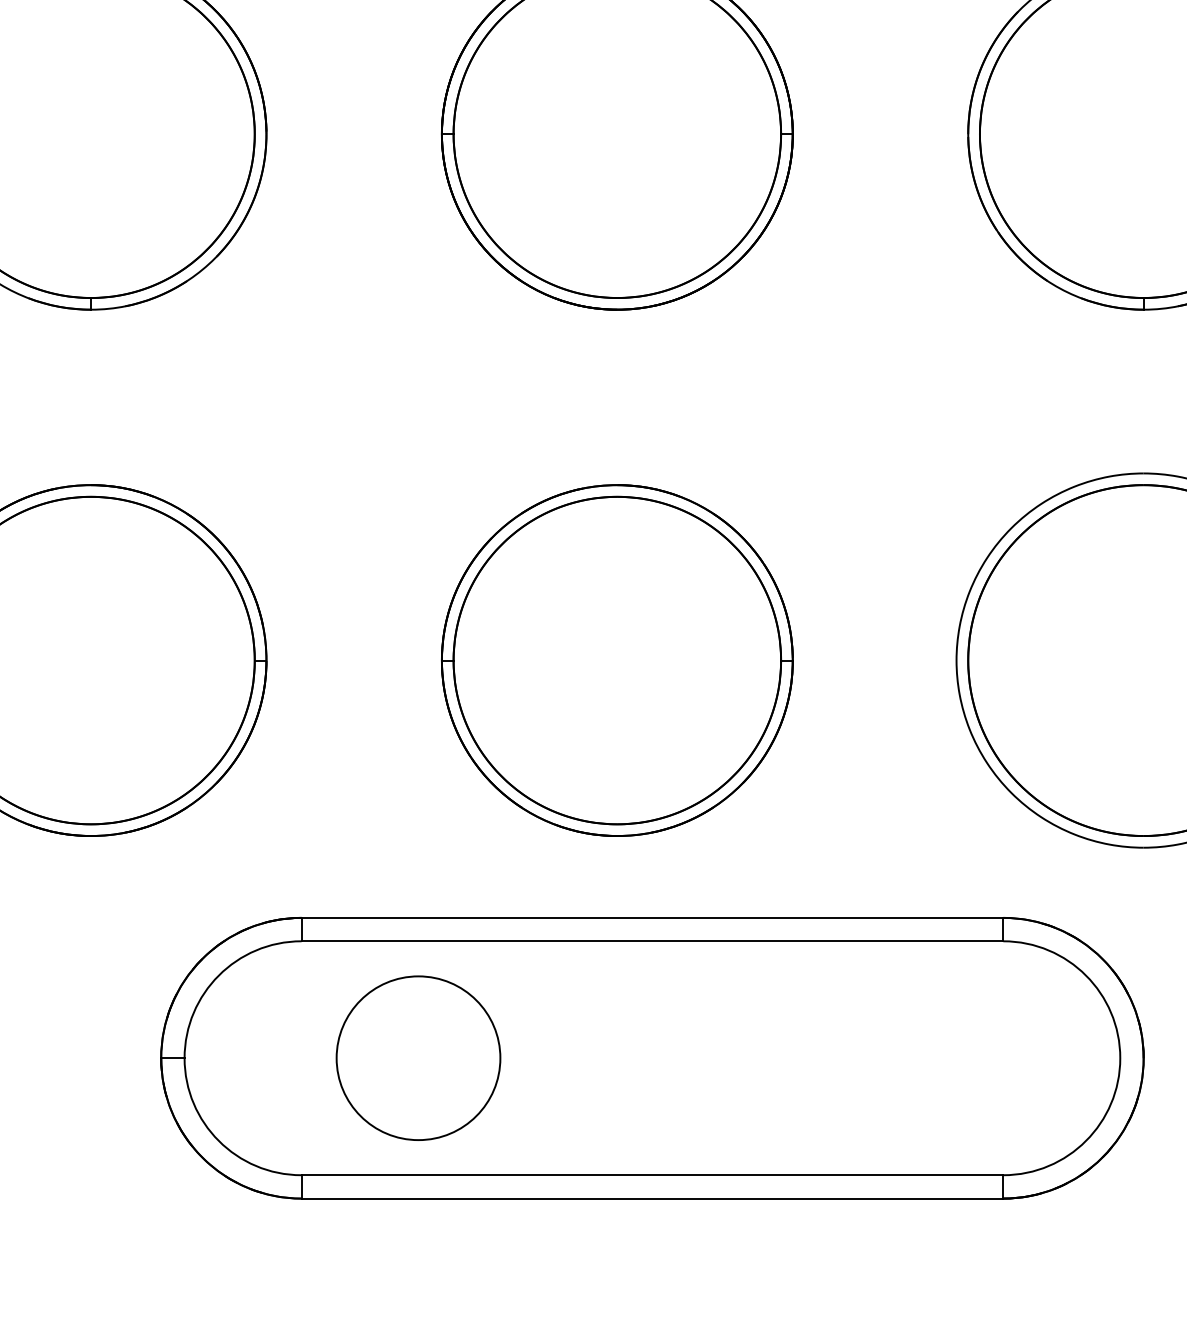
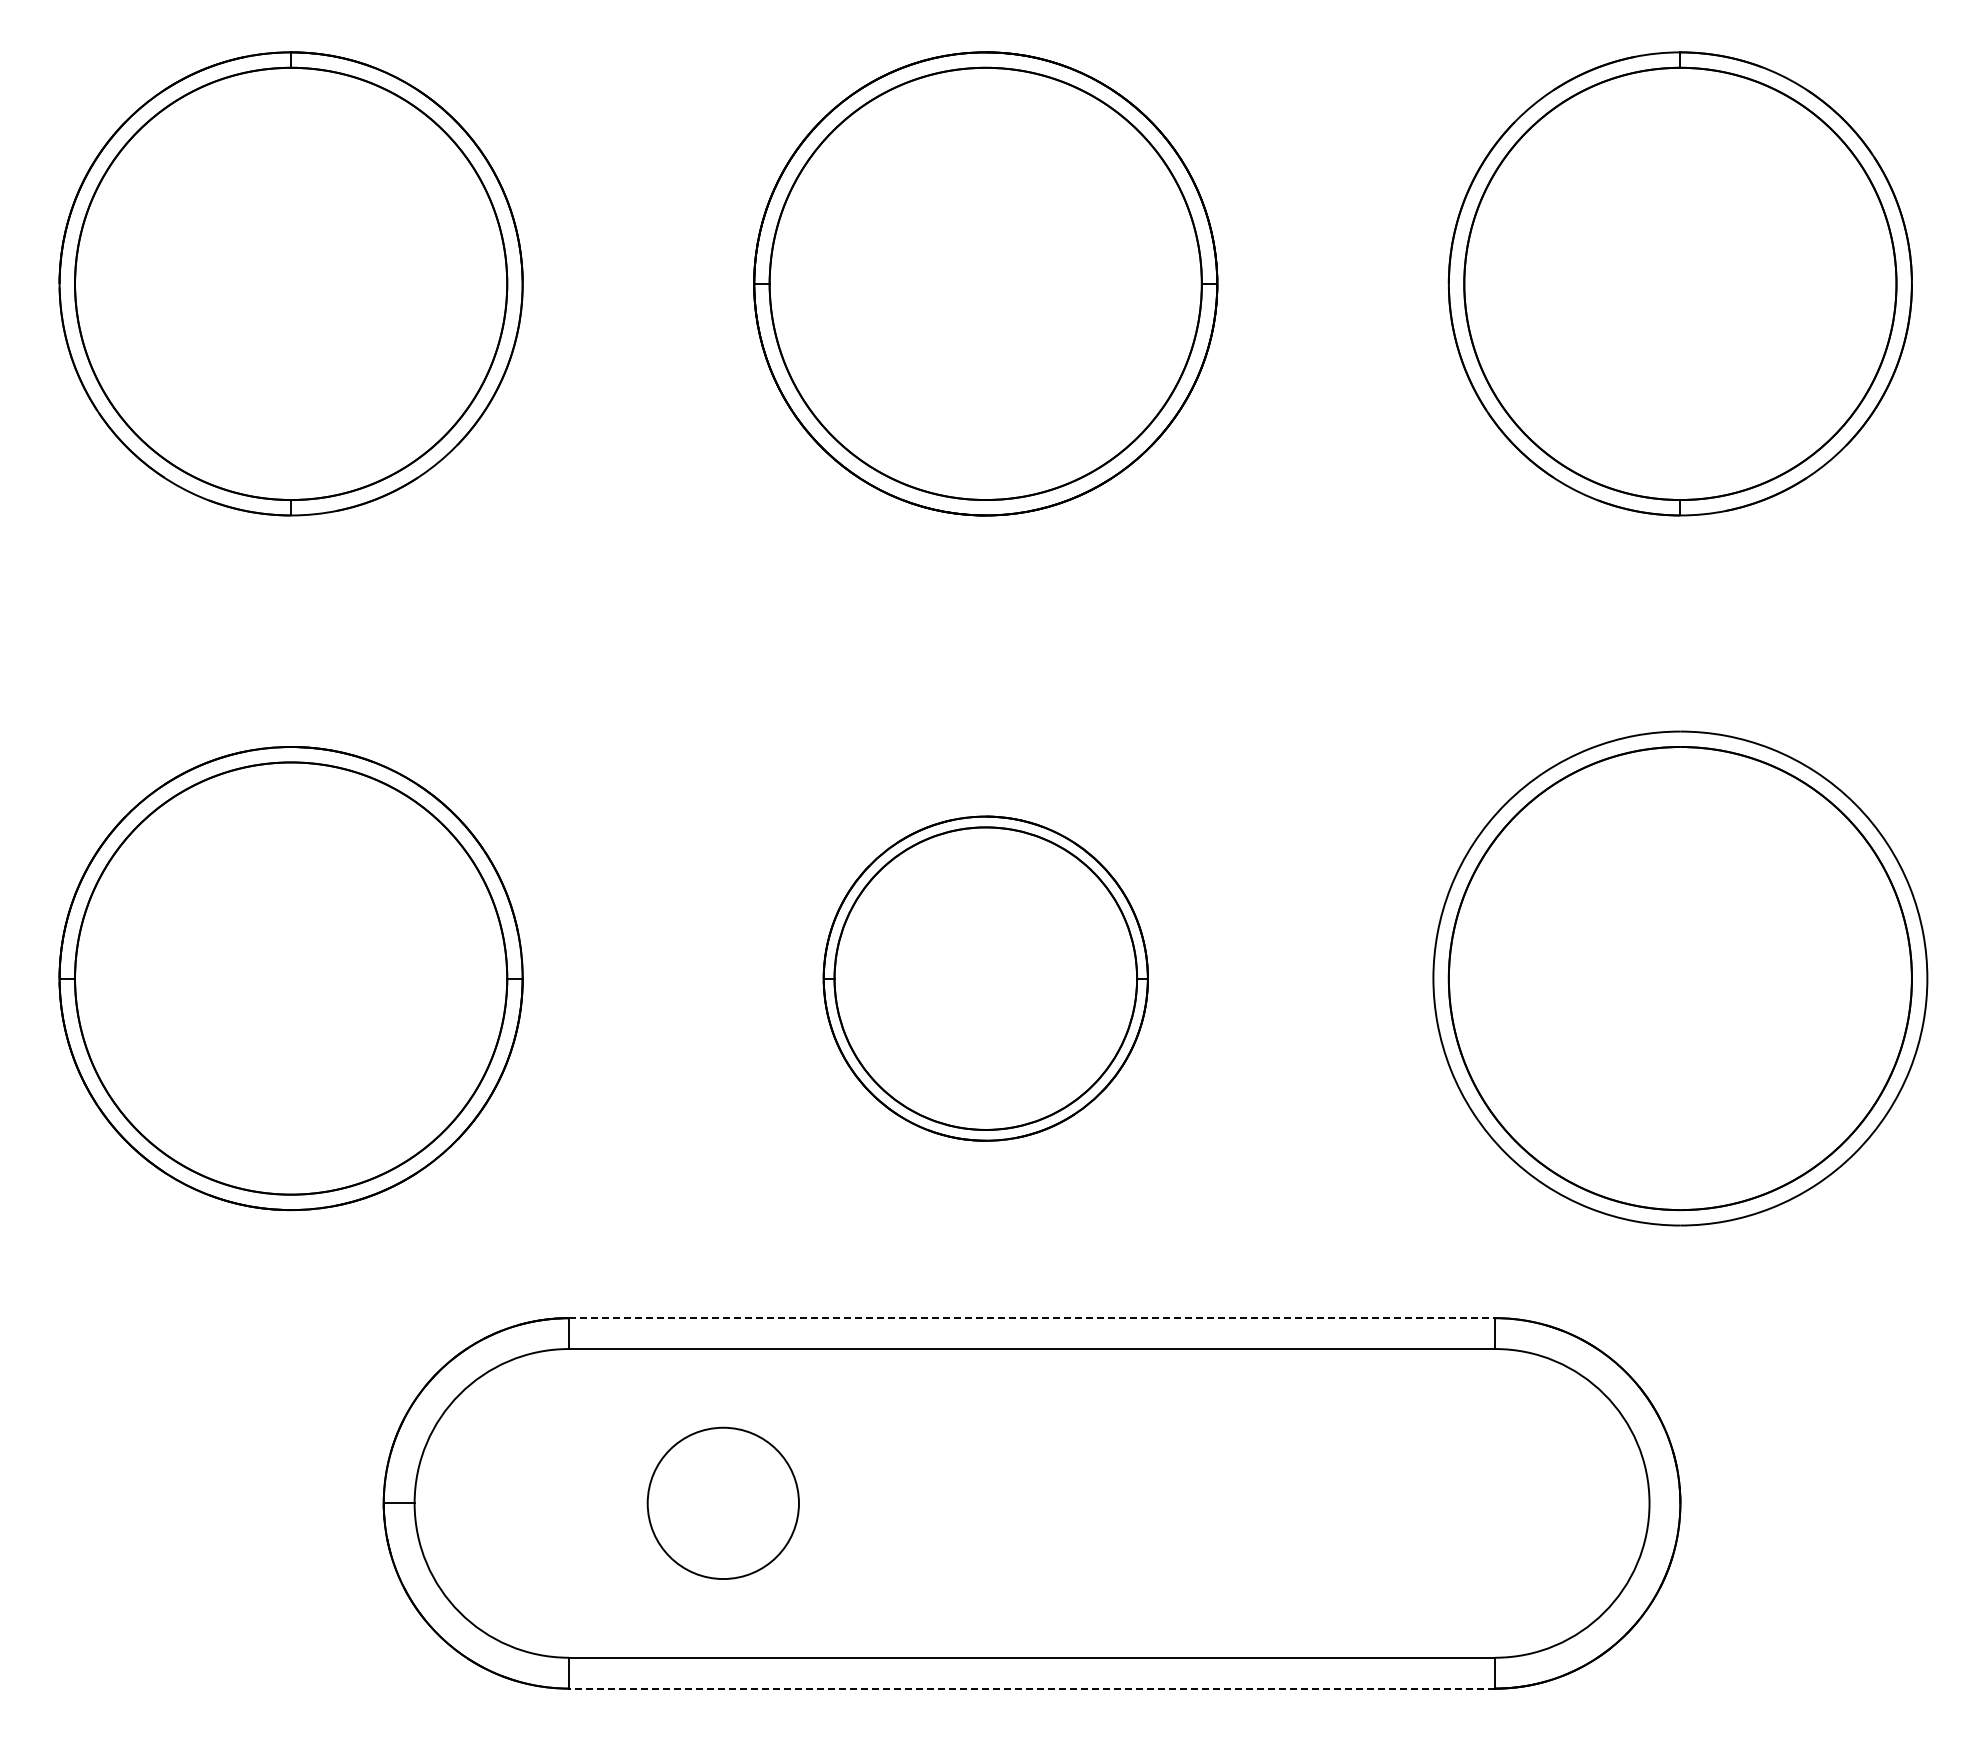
part: (617, 660) -> (985, 978), size x0.7
line: (652, 918) -> (1032, 1318), solid -> dashed
circle: (418, 1058) -> (723, 1503), size x0.7
line: (652, 1198) -> (1031, 1688), solid -> dashed

